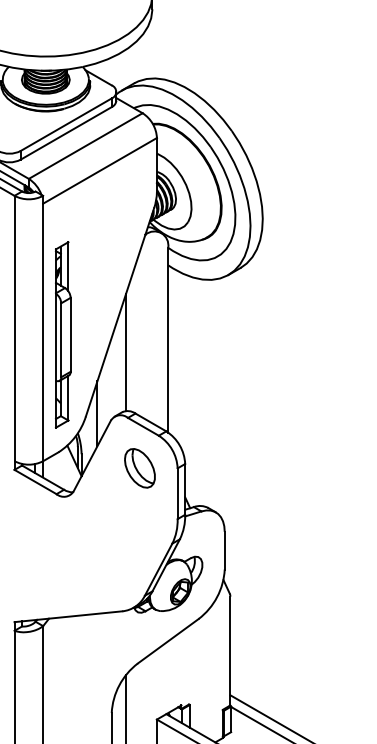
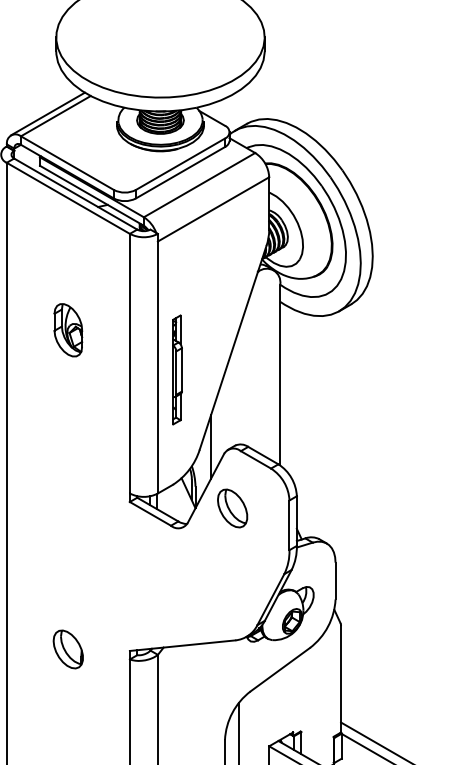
part: (63, 334) -> (177, 369), size x0.6
line: (126, 351) -> (239, 386), removed
part: (139, 468) -> (232, 508), moved

